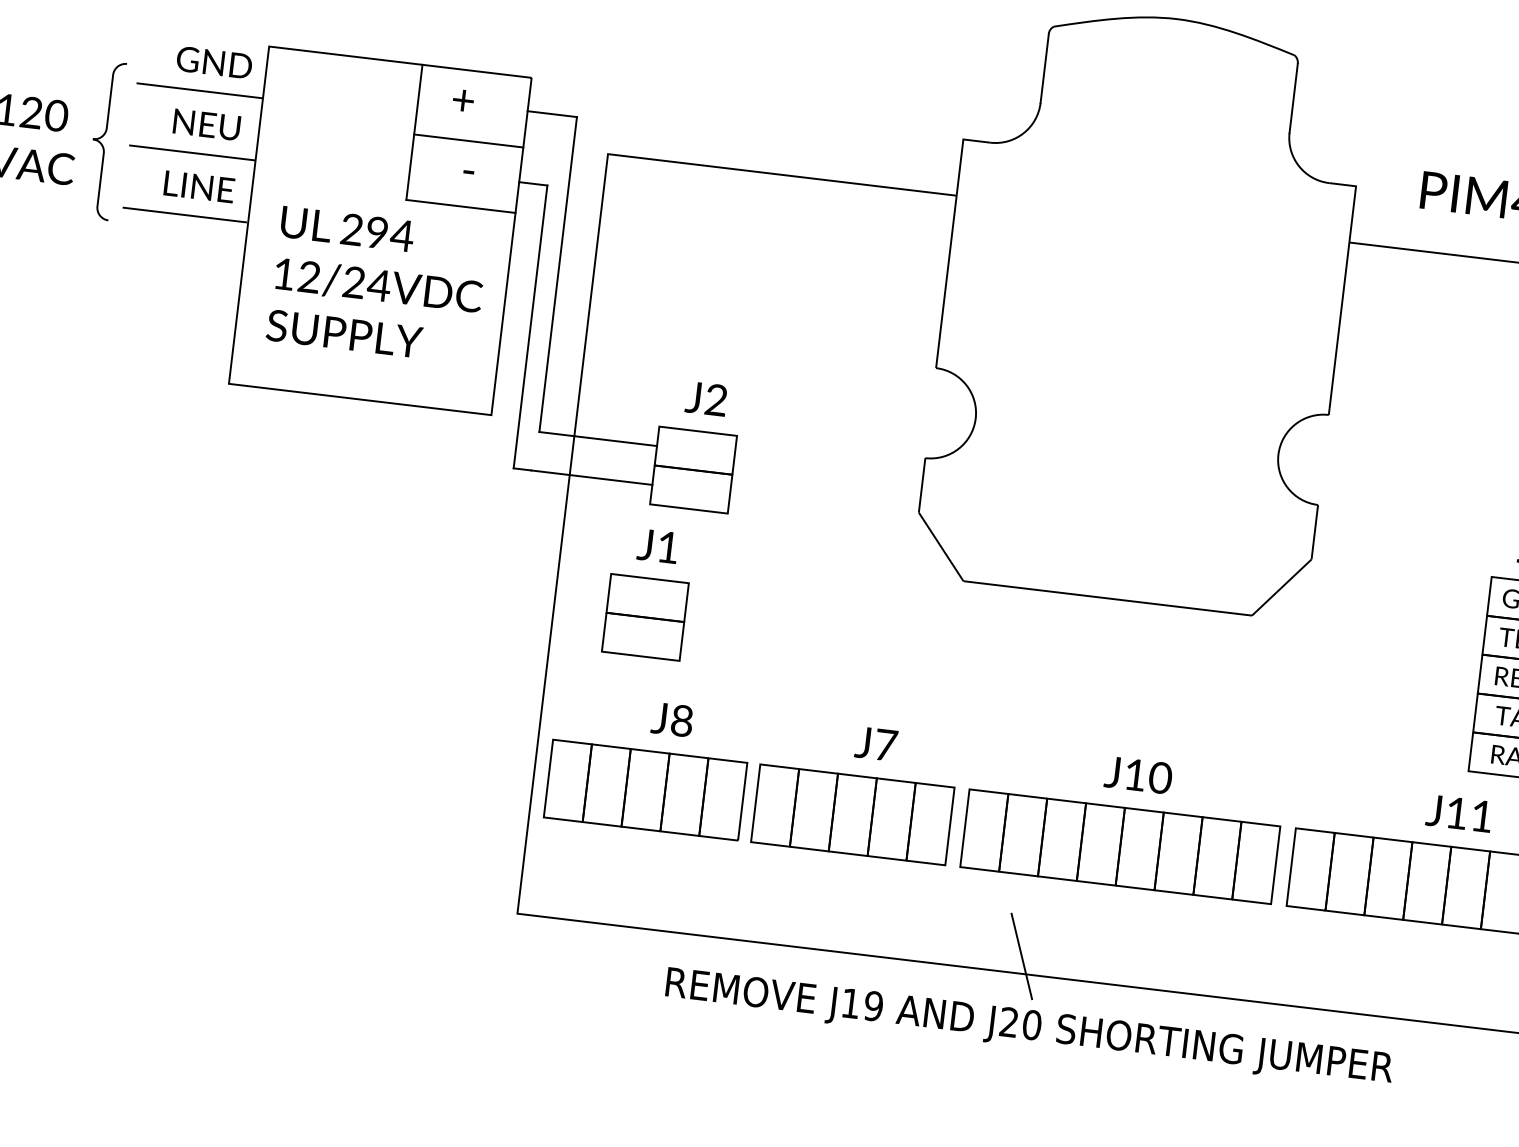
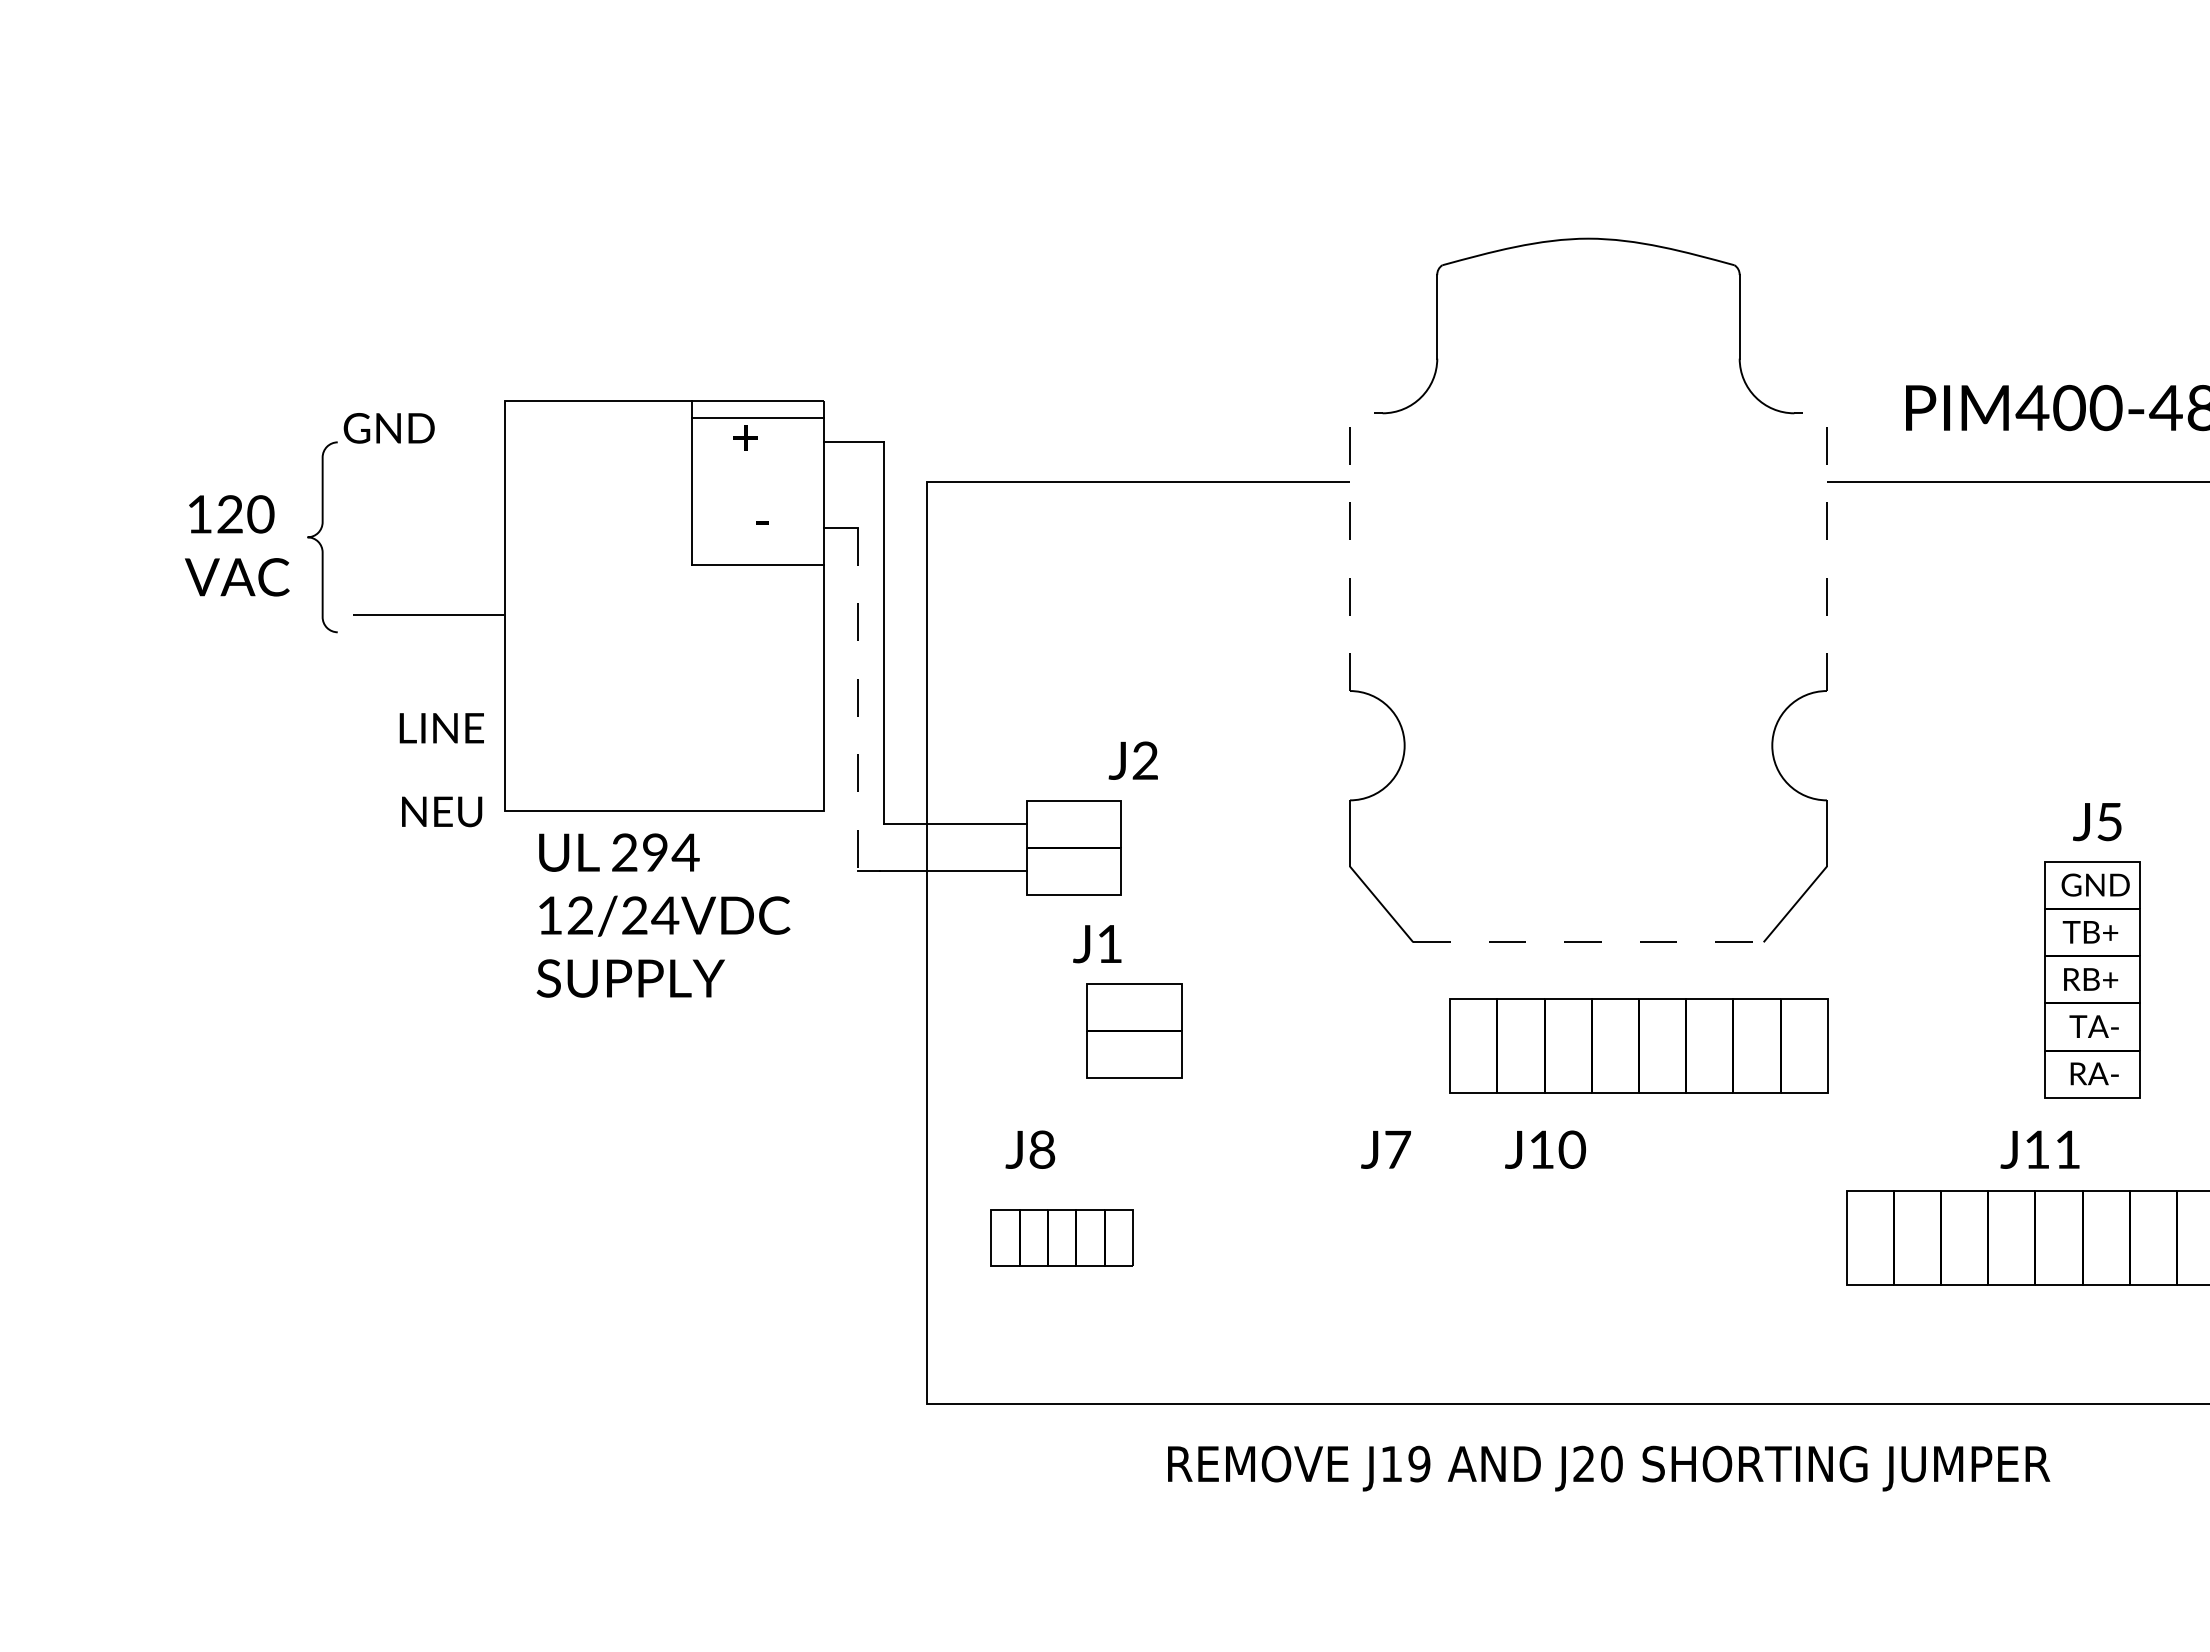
text: (213, 62) -> (388, 428), moved
line: (199, 91) -> (428, 464), removed
text: (207, 124) -> (442, 811), moved
line: (468, 140) -> (757, 417), moved
line: (192, 152) -> (428, 539), removed
text: (199, 187) -> (441, 728), moved
line: (951, 240) -> (1350, 535), solid -> dashed
text: (377, 285) -> (663, 915), moved
line: (1343, 286) -> (1826, 535), solid -> dashed
line: (530, 326) -> (858, 699), solid -> dashed
text: (705, 398) -> (1132, 760), moved
text: (658, 546) -> (1097, 944), moved
line: (1107, 598) -> (1588, 942), solid -> dashed
part: (645, 616) -> (1134, 1030), moved
text: (672, 719) -> (1030, 1149), moved
text: (875, 743) -> (1385, 1149), moved
text: (1138, 775) -> (1545, 1149), moved
part: (644, 789) -> (1061, 1237), size x0.6
part: (852, 814) -> (1313, 1237), removed
part: (1119, 846) -> (1638, 1045), moved
line: (1021, 955) -> (1536, 1382), removed
text: (1029, 1028) -> (1609, 1468), moved

